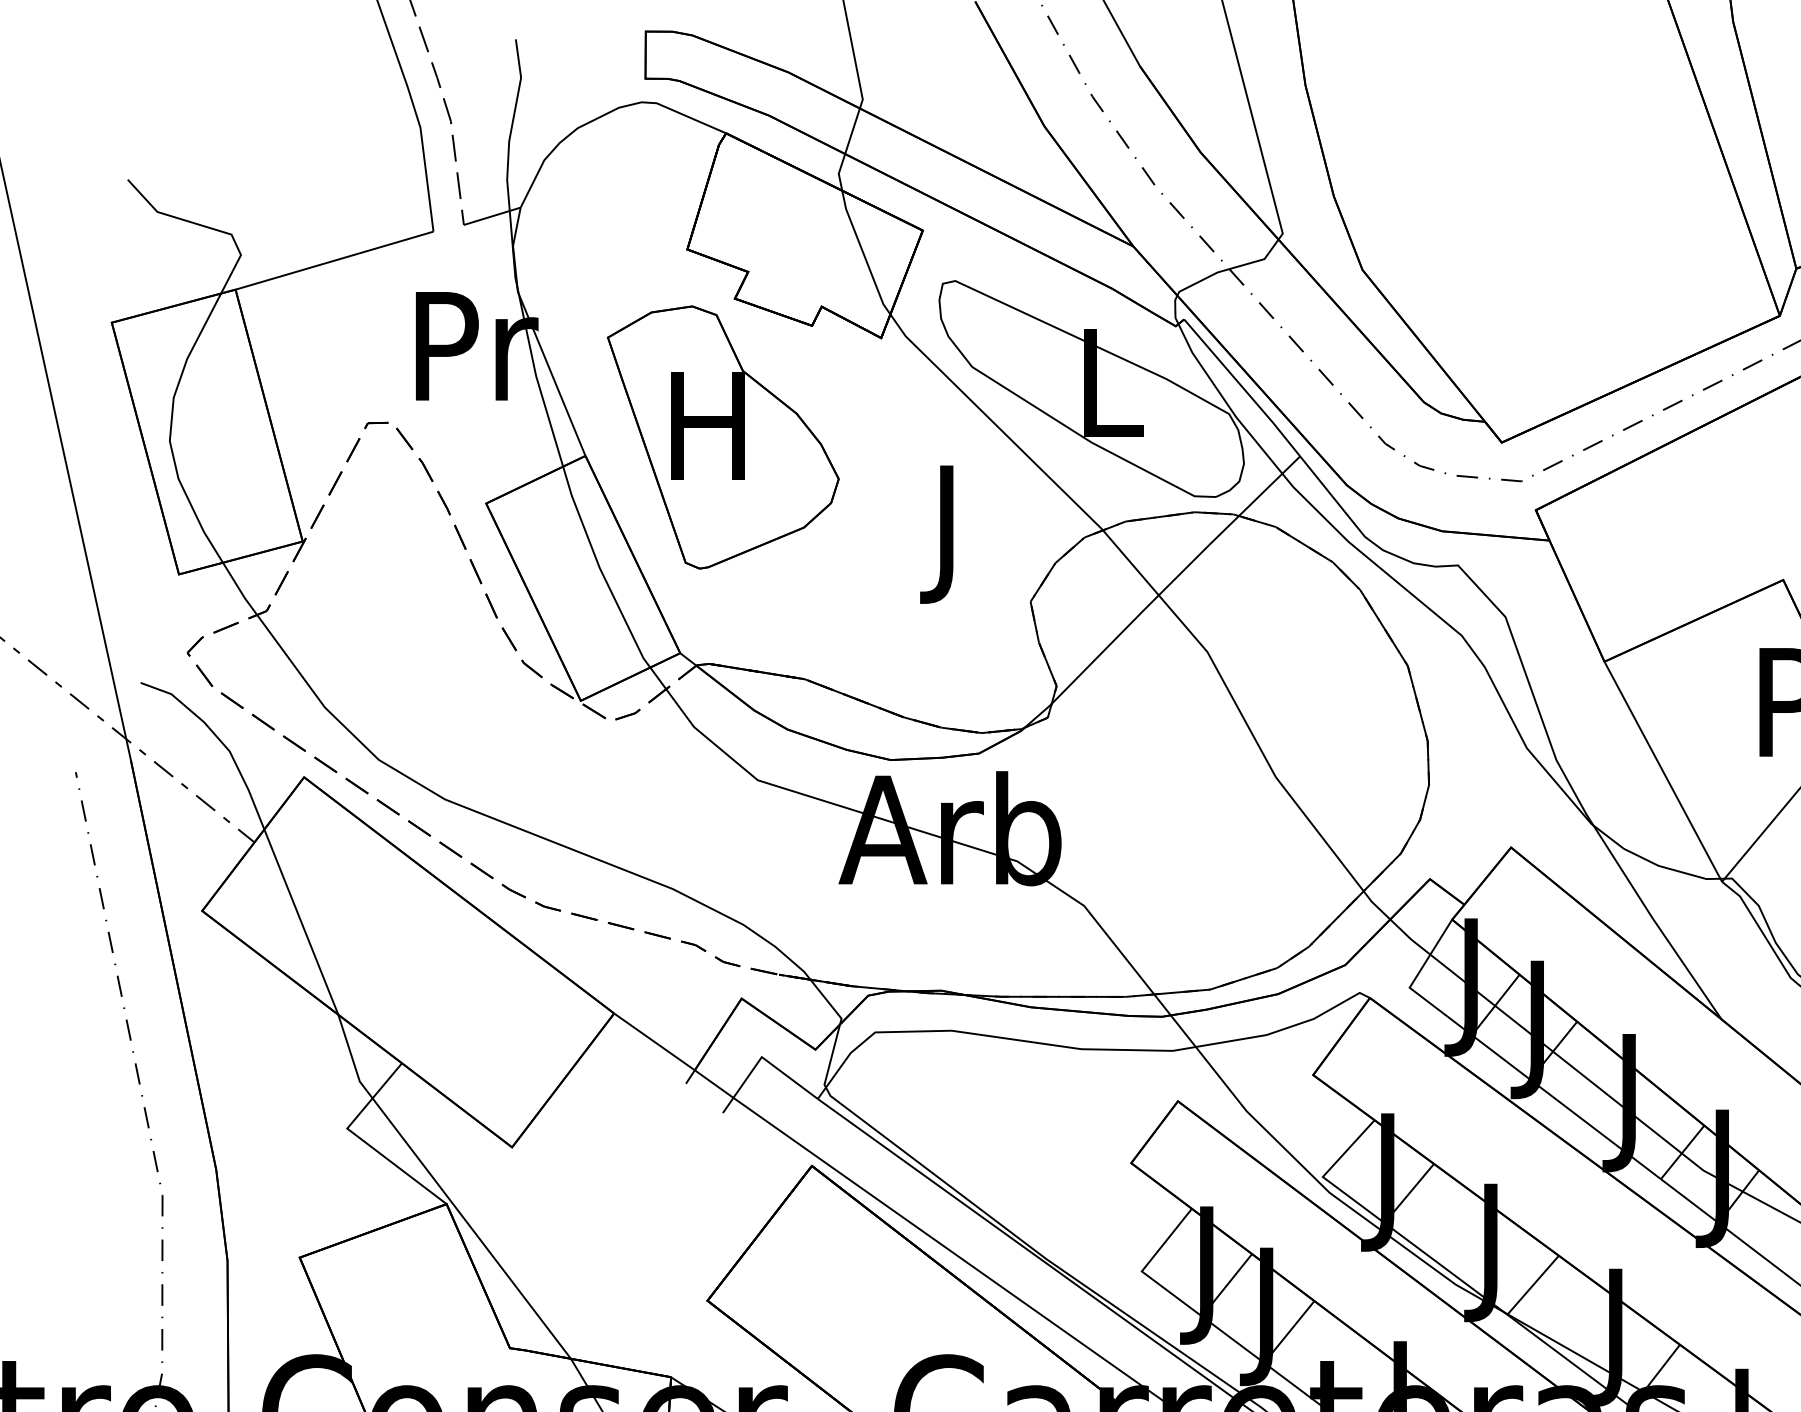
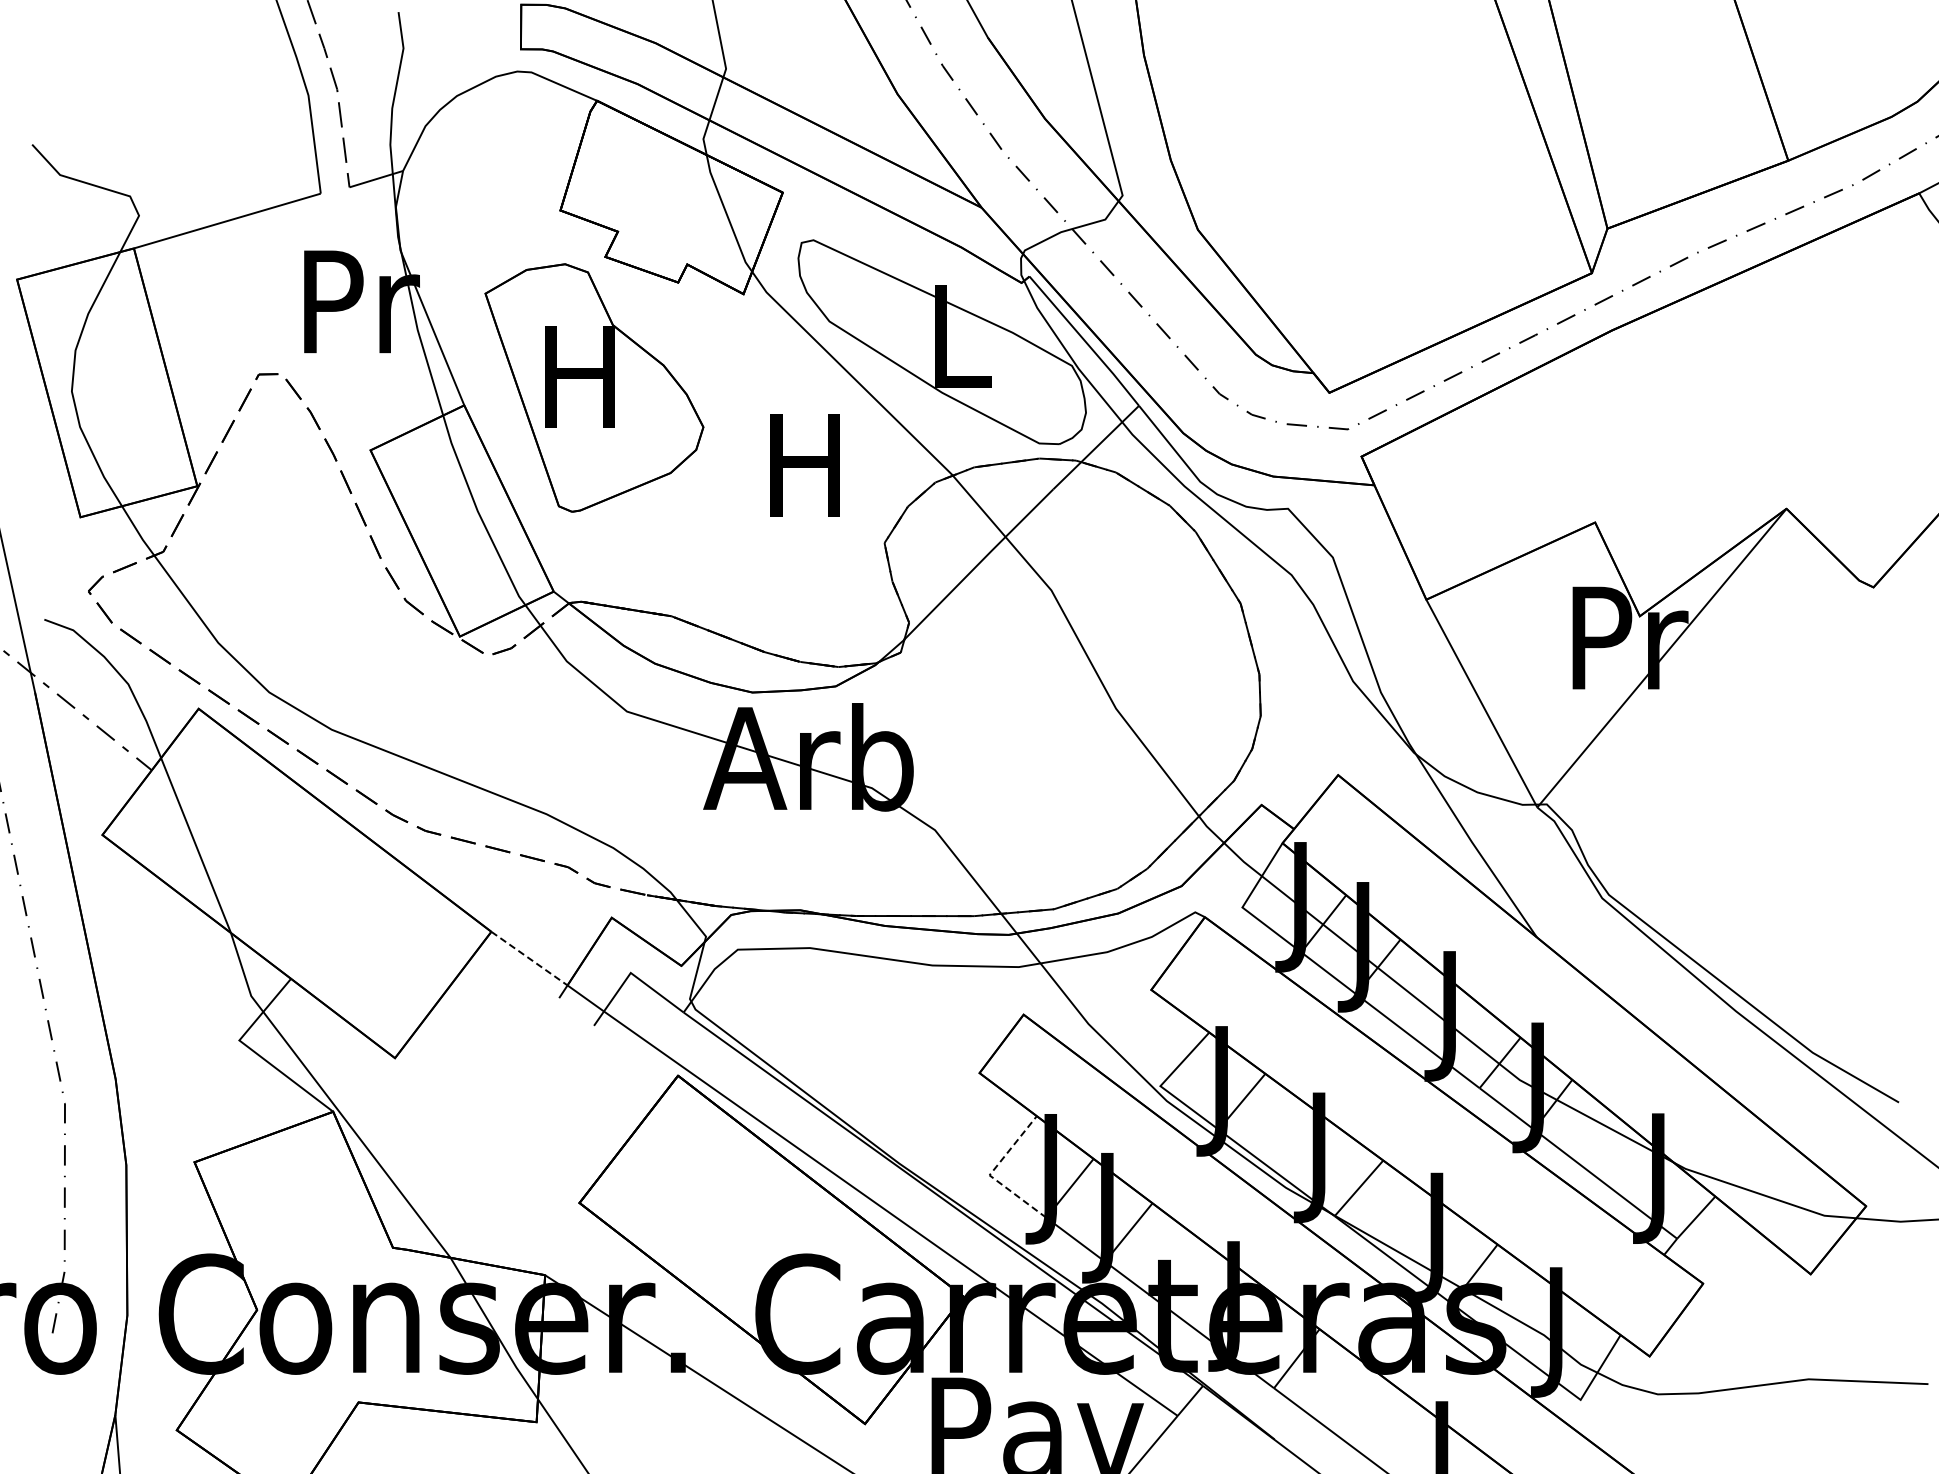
text: (945, 534) -> (804, 479), J -> H
line: (654, 1041) -> (529, 958), solid -> dashed
line: (1142, 1269) -> (990, 1173), solid -> dashed

